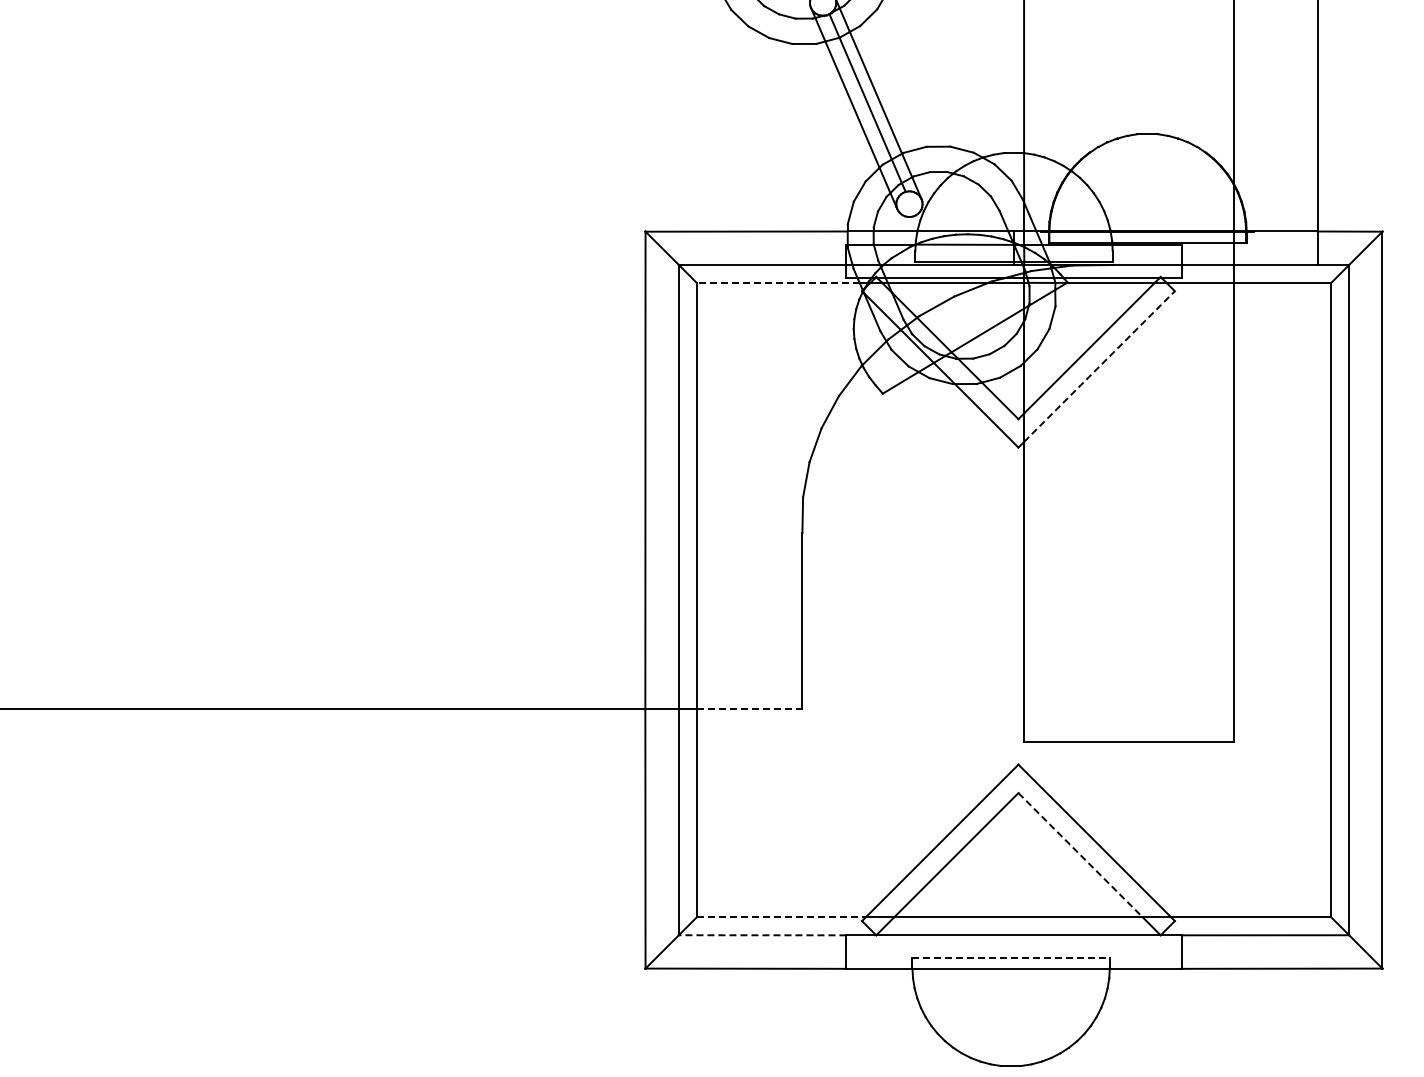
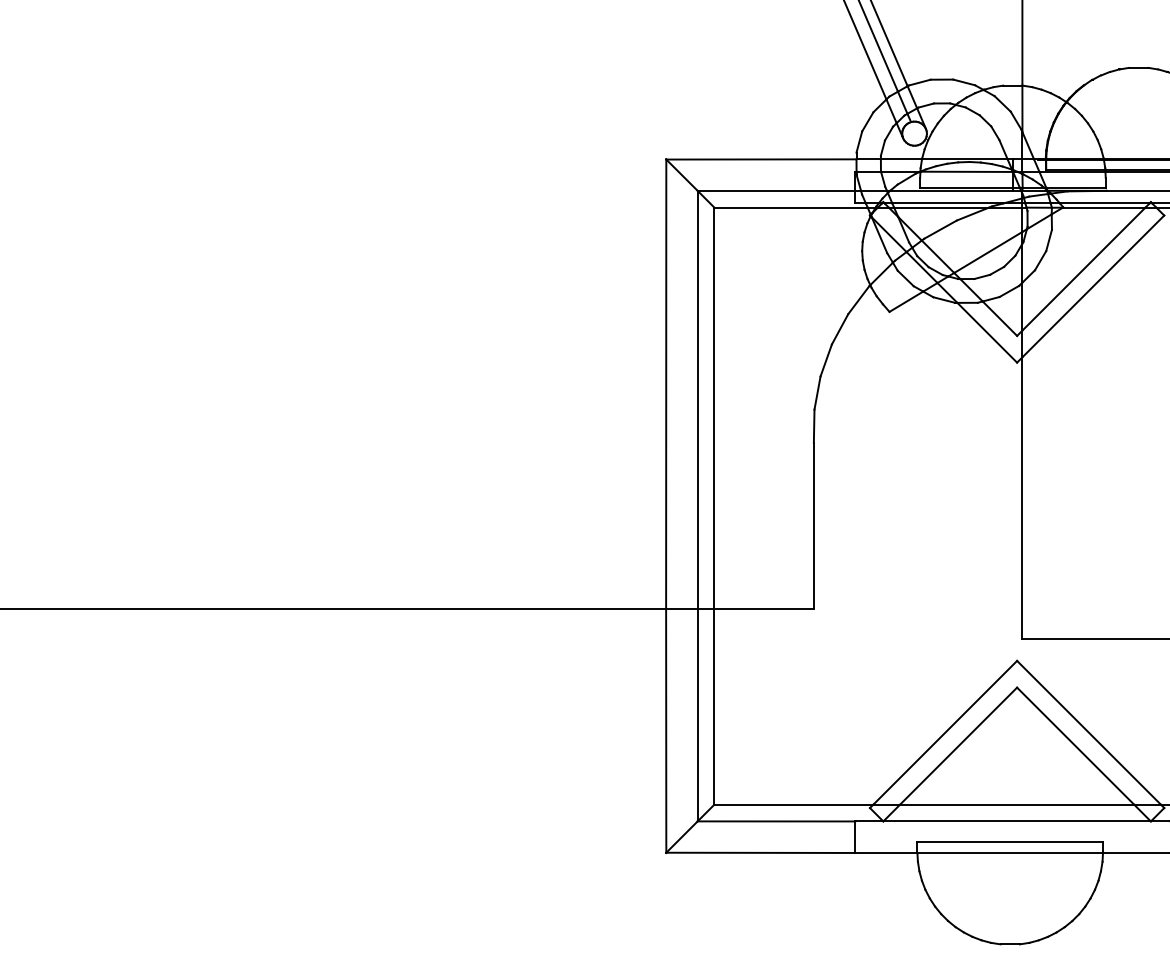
line: (777, 282) -> (790, 207), dashed -> solid
line: (1099, 366) -> (1093, 286), dashed -> solid
line: (749, 709) -> (764, 609), dashed -> solid
line: (1080, 855) -> (1075, 746), dashed -> solid
line: (781, 917) -> (794, 804), dashed -> solid
line: (762, 935) -> (776, 821), dashed -> solid
line: (1011, 957) -> (1010, 842), dashed -> solid

